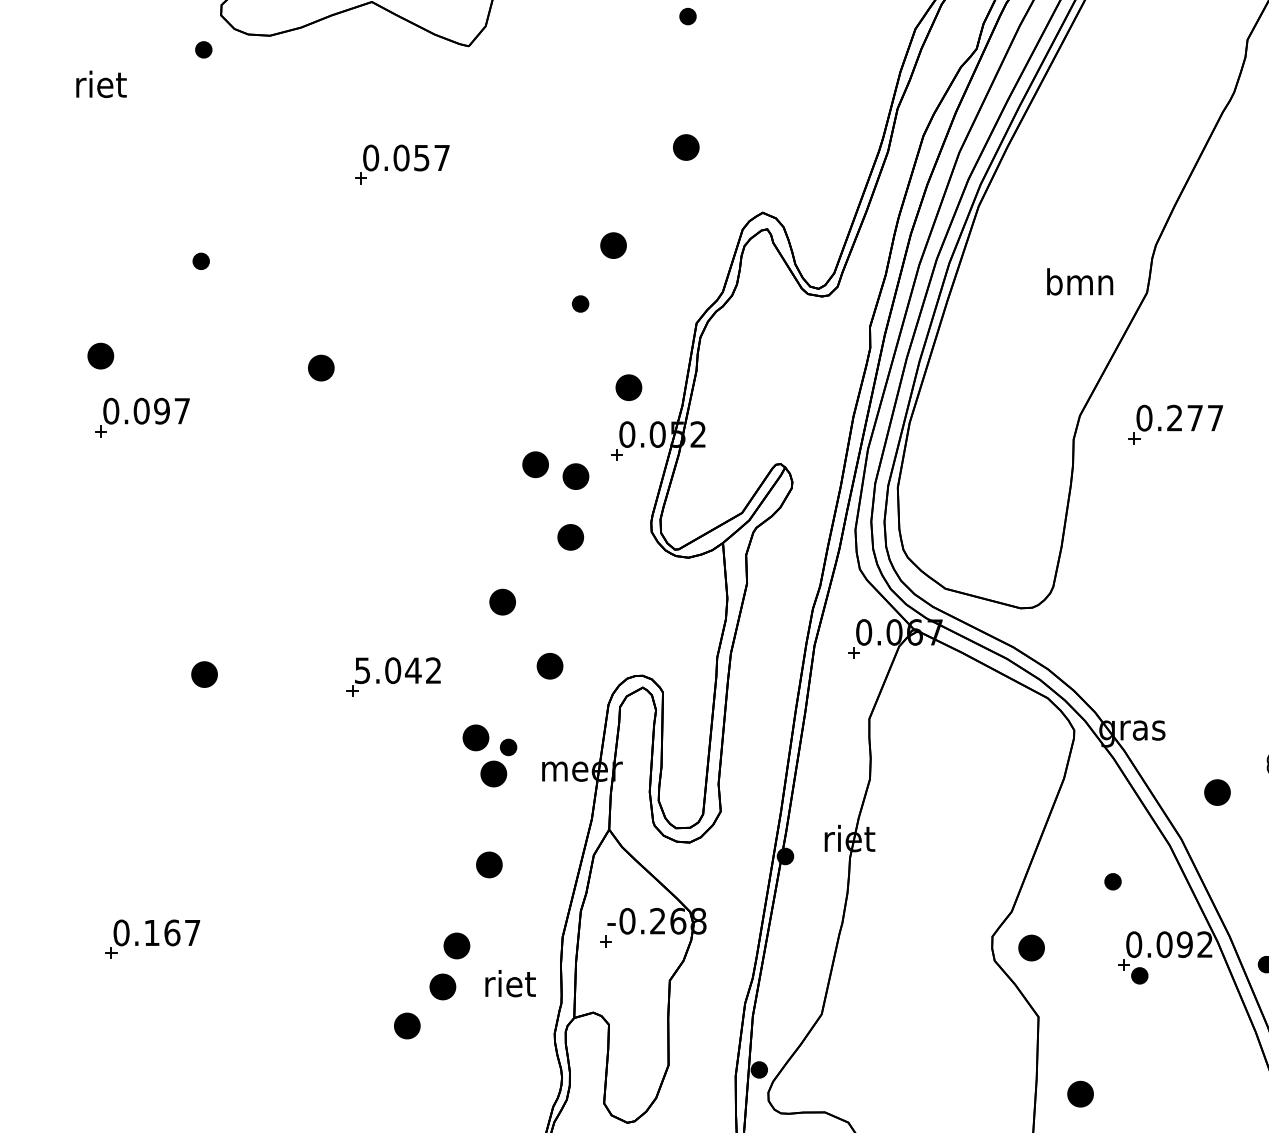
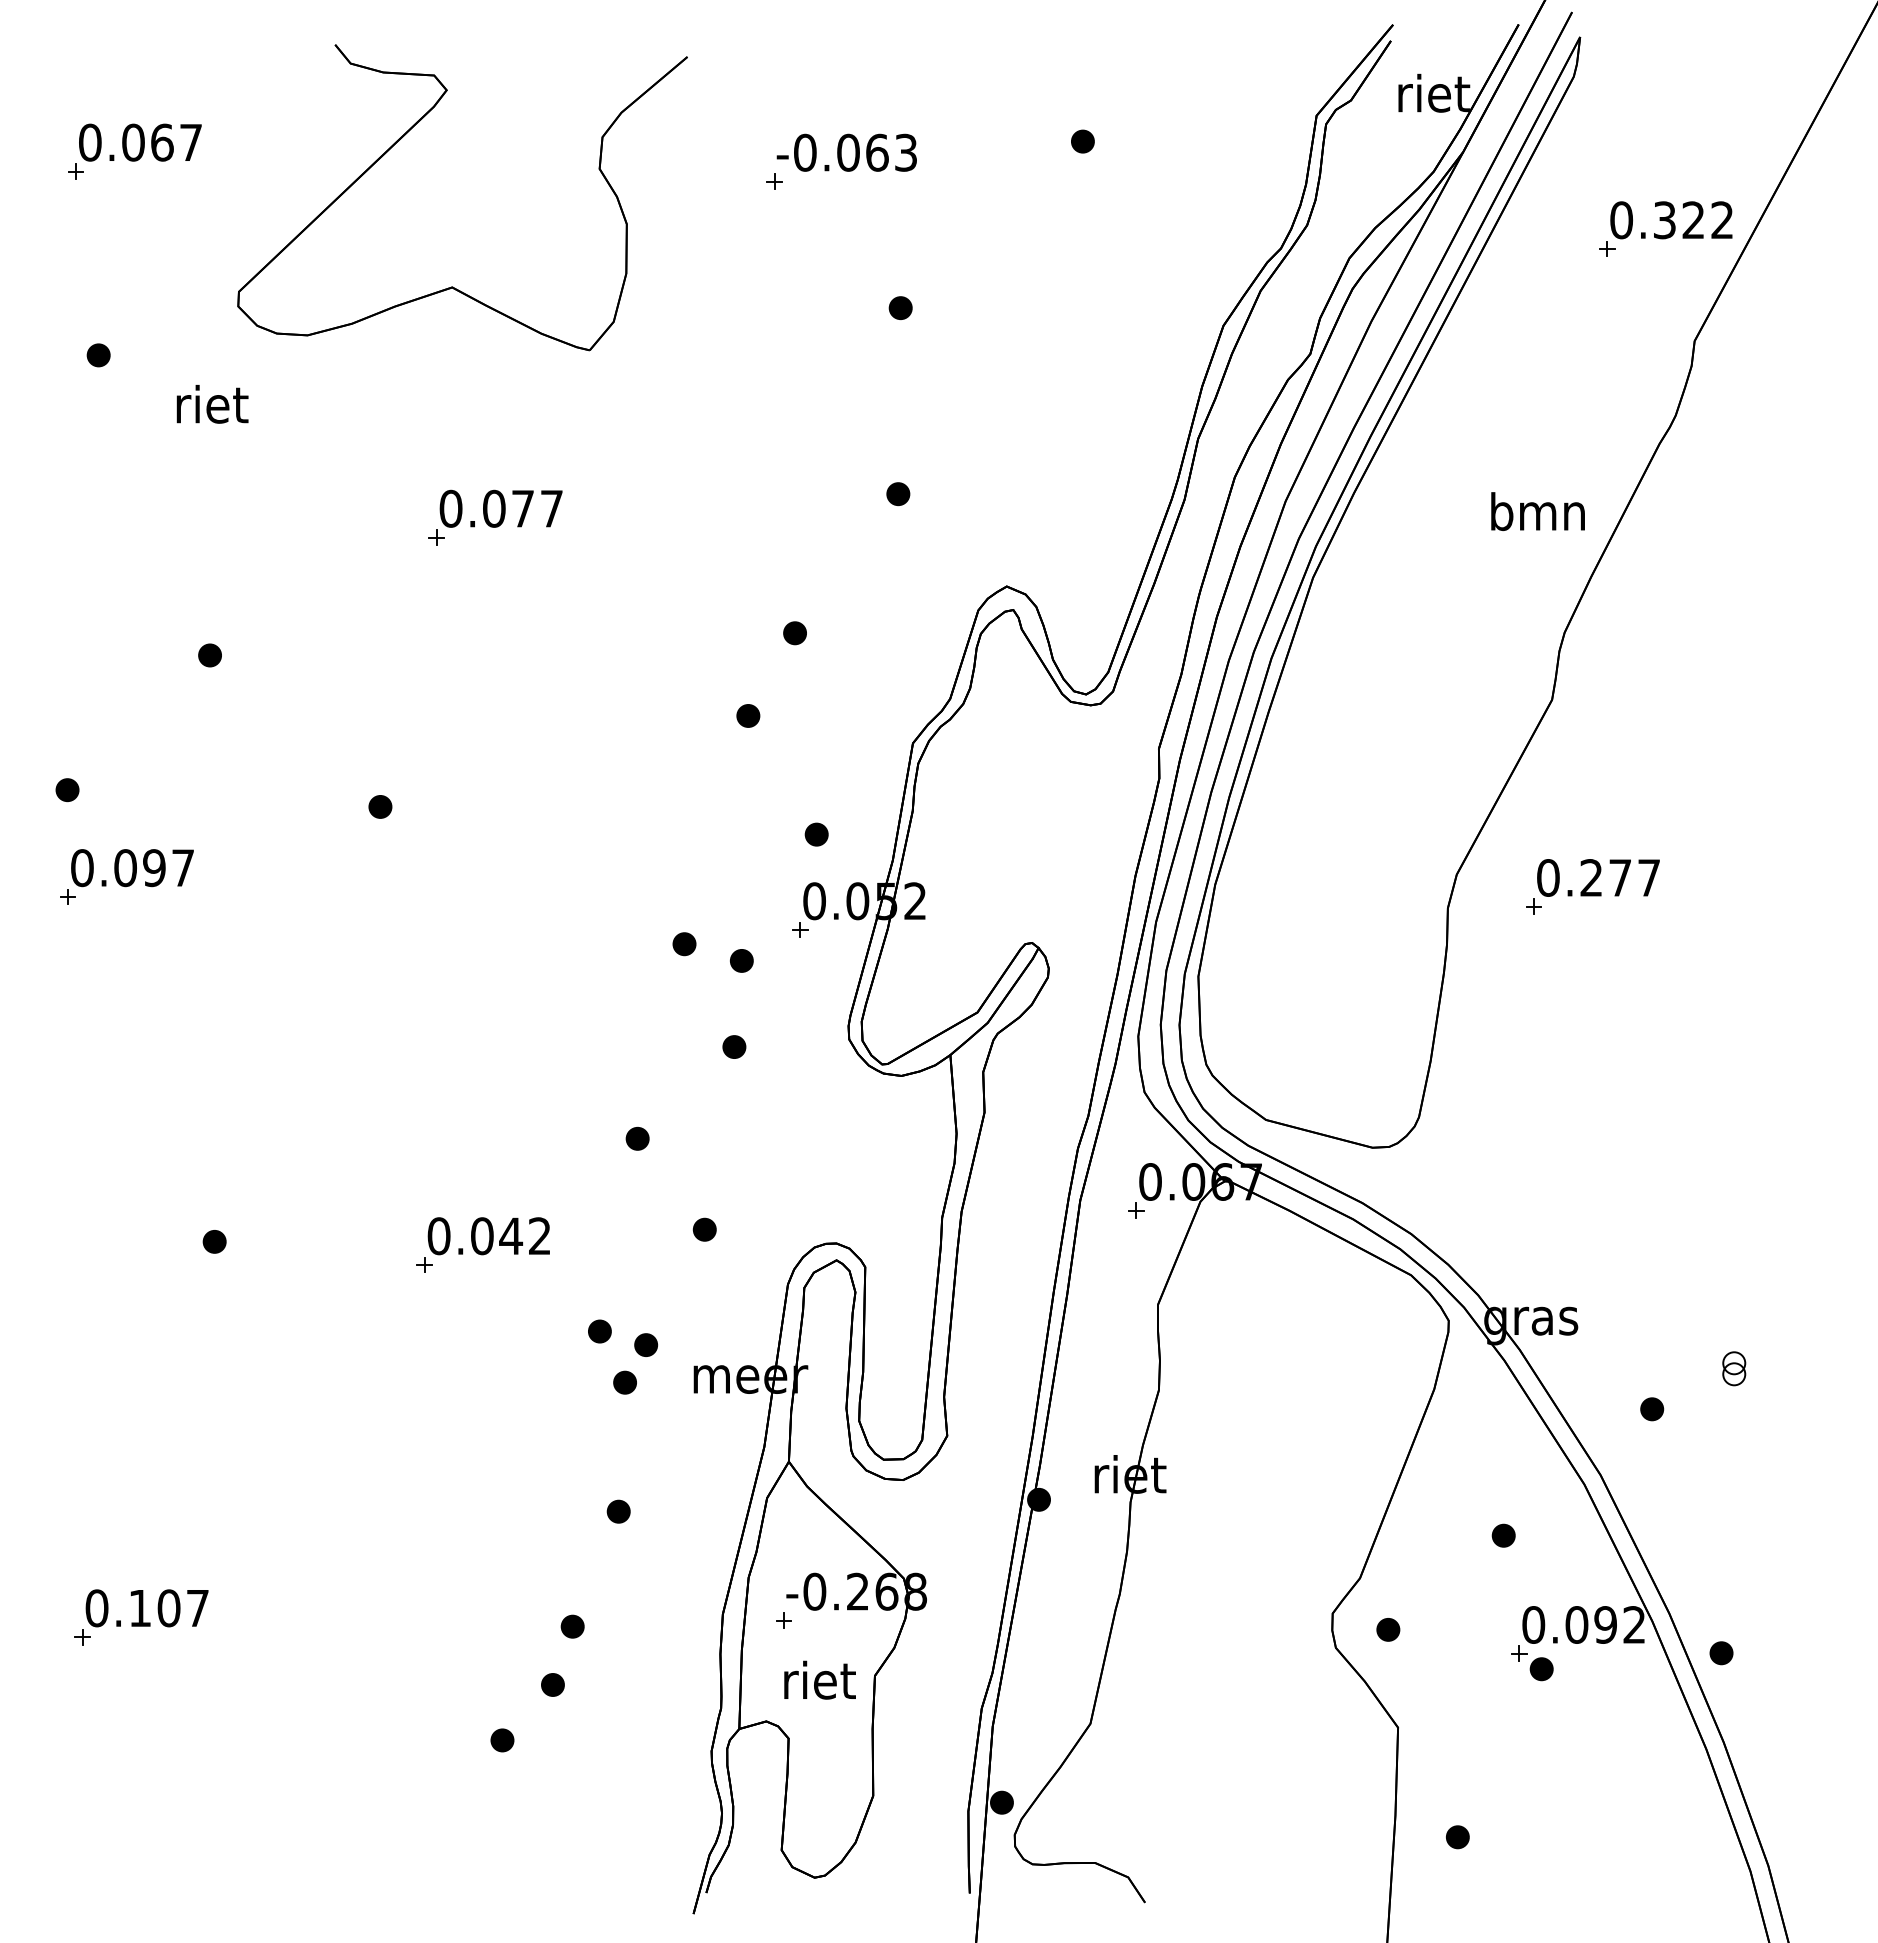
part: (203, 49) -> (98, 355), moved
text: (101, 84) -> (212, 404), moved
part: (686, 147) -> (898, 494), size x0.62
text: (421, 157) -> (522, 508), 0.057 -> 0.077
part: (613, 245) -> (794, 633), size x0.62
text: (1079, 281) -> (1537, 511), moved
part: (100, 356) -> (67, 790), size x0.62
part: (321, 367) -> (380, 806), size x0.62
part: (628, 387) -> (816, 834), size x0.62
part: (535, 465) -> (684, 944), size x0.62
part: (575, 476) -> (741, 960), size x0.62
part: (570, 536) -> (734, 1046), size x0.62
part: (502, 601) -> (637, 1138), size x0.62
part: (549, 665) -> (704, 1229), size x0.62
text: (362, 670) -> (438, 1236), 5.042 -> 0.042
part: (204, 674) -> (214, 1241), size x0.62
part: (475, 737) -> (599, 1331), size x0.62
part: (493, 773) -> (624, 1382), size x0.62
part: (1217, 792) -> (1652, 1409), size x0.62
part: (489, 864) -> (618, 1511), size x0.62
text: (171, 933) -> (168, 1608), 0.167 -> 0.107
part: (456, 945) -> (572, 1626), size x0.62
part: (1031, 947) -> (1388, 1629), size x0.62
text: (510, 983) -> (819, 1679), moved
part: (442, 986) -> (552, 1684), size x0.62
part: (407, 1026) -> (502, 1740), size x0.62
part: (1080, 1094) -> (1457, 1837), size x0.62

